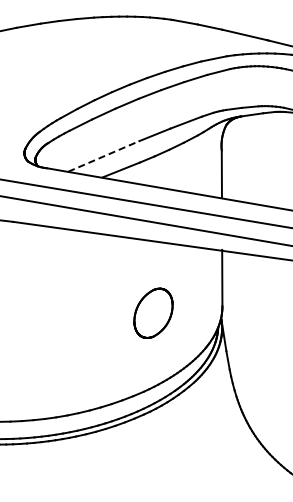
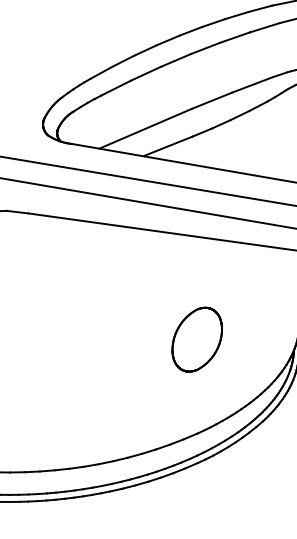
line: (103, 156) -> (145, 128), dashed -> solid
part: (153, 312) -> (197, 338), moved

